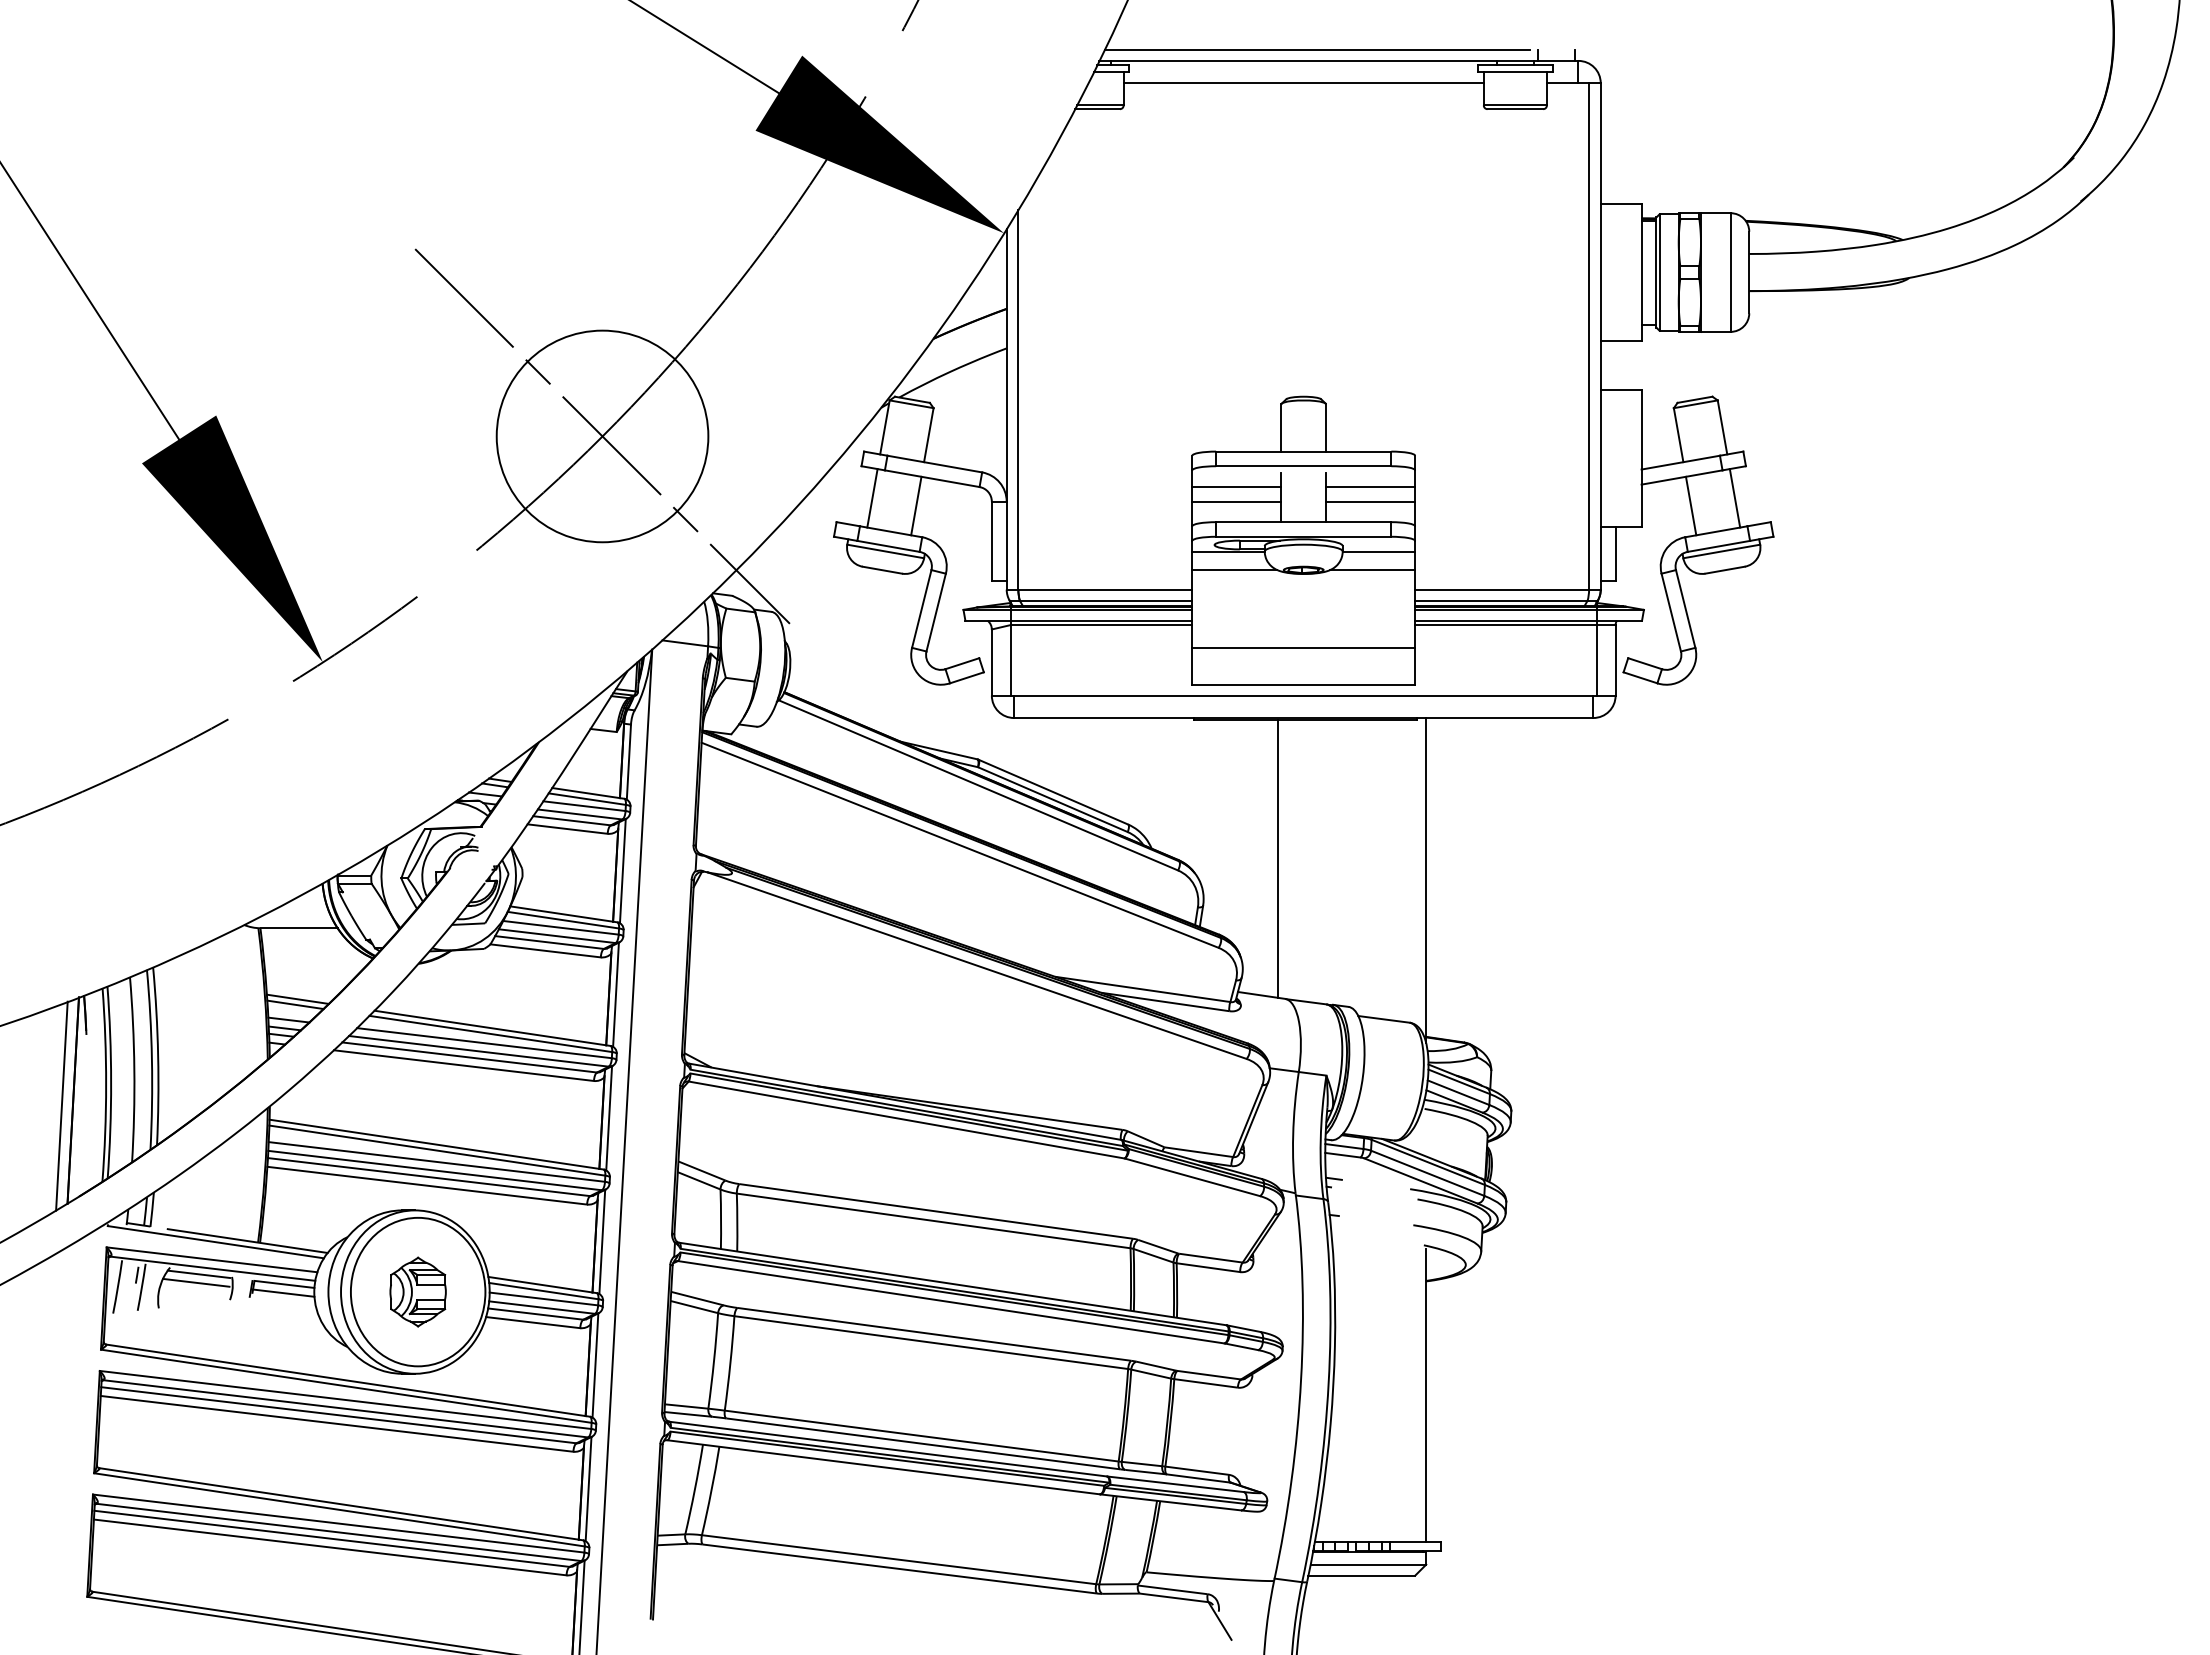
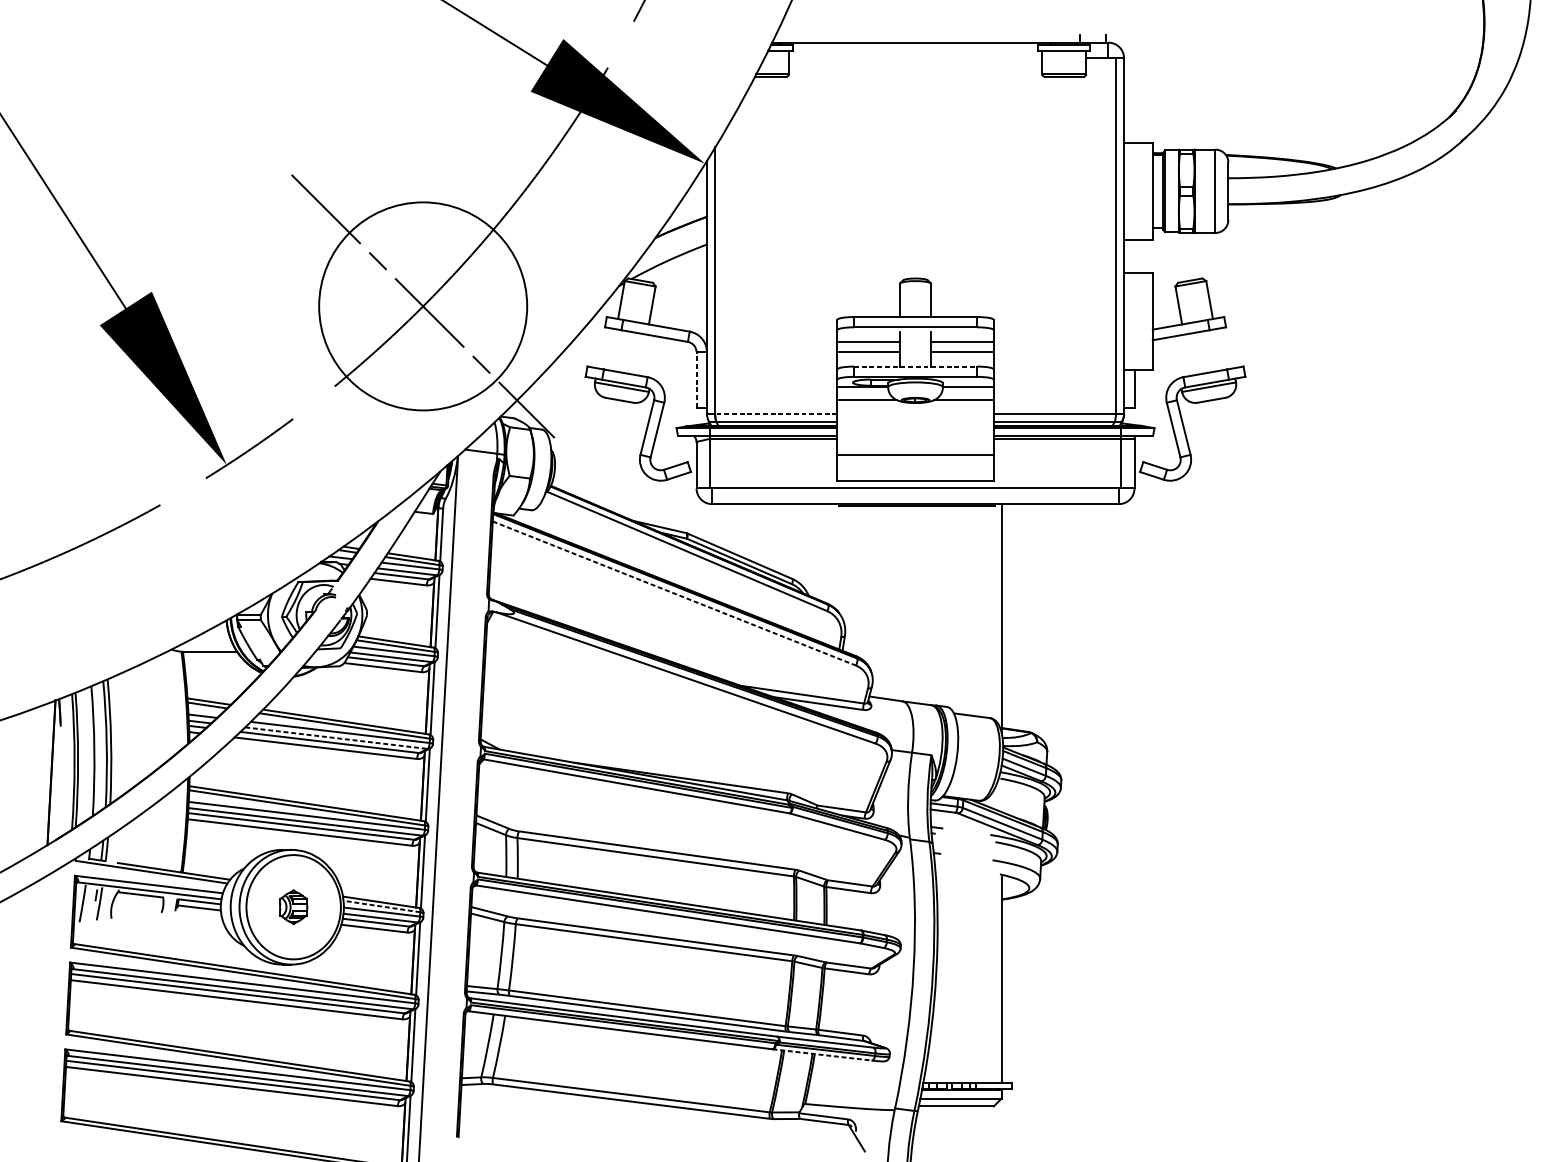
line: (1317, 49) -> (925, 34), removed
line: (1303, 83) -> (915, 58), removed
circle: (602, 436) -> (423, 306), size x1.4
line: (872, 498) -> (612, 349), removed
line: (1734, 498) -> (1218, 349), removed
line: (916, 505) -> (643, 354), removed
line: (1690, 505) -> (1187, 354), removed
line: (1303, 522) -> (915, 366), solid -> dashed
line: (991, 541) -> (696, 380), solid -> dashed
line: (1105, 589) -> (776, 413), solid -> dashed
line: (960, 845) -> (674, 593), solid -> dashed
line: (1277, 858) -> (897, 602), removed
line: (478, 1051) -> (336, 738), solid -> dashed
line: (61, 1105) -> (43, 776), removed
line: (195, 1282) -> (137, 900), removed
part: (417, 1291) -> (293, 906), size x0.7
line: (543, 1291) -> (381, 906), solid -> dashed
line: (1171, 1502) -> (822, 1054), solid -> dashed

